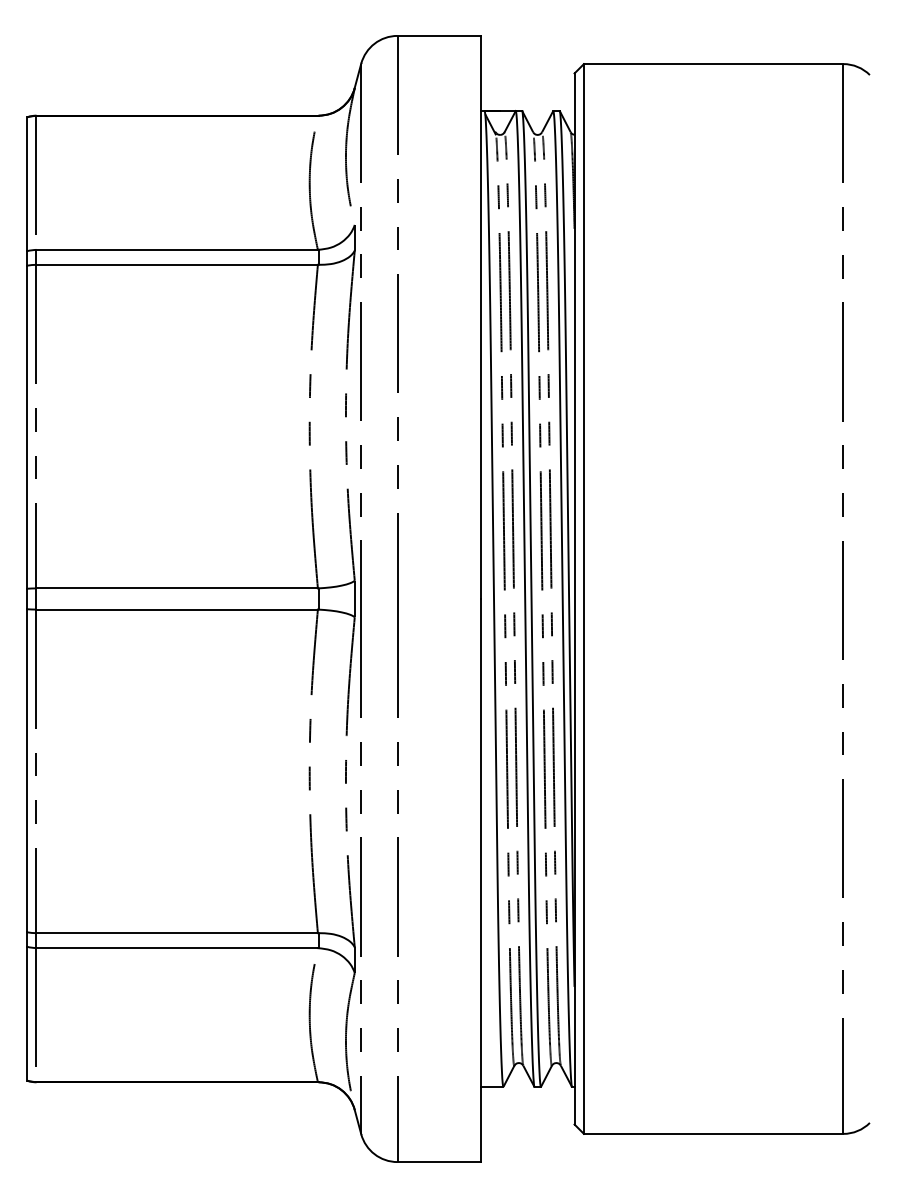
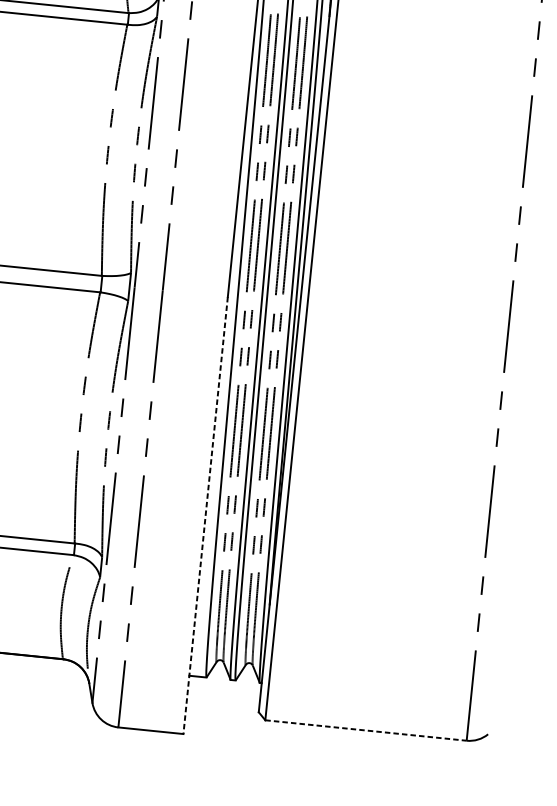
line: (481, 880) -> (205, 515), solid -> dashed
line: (713, 1133) -> (365, 730), solid -> dashed

